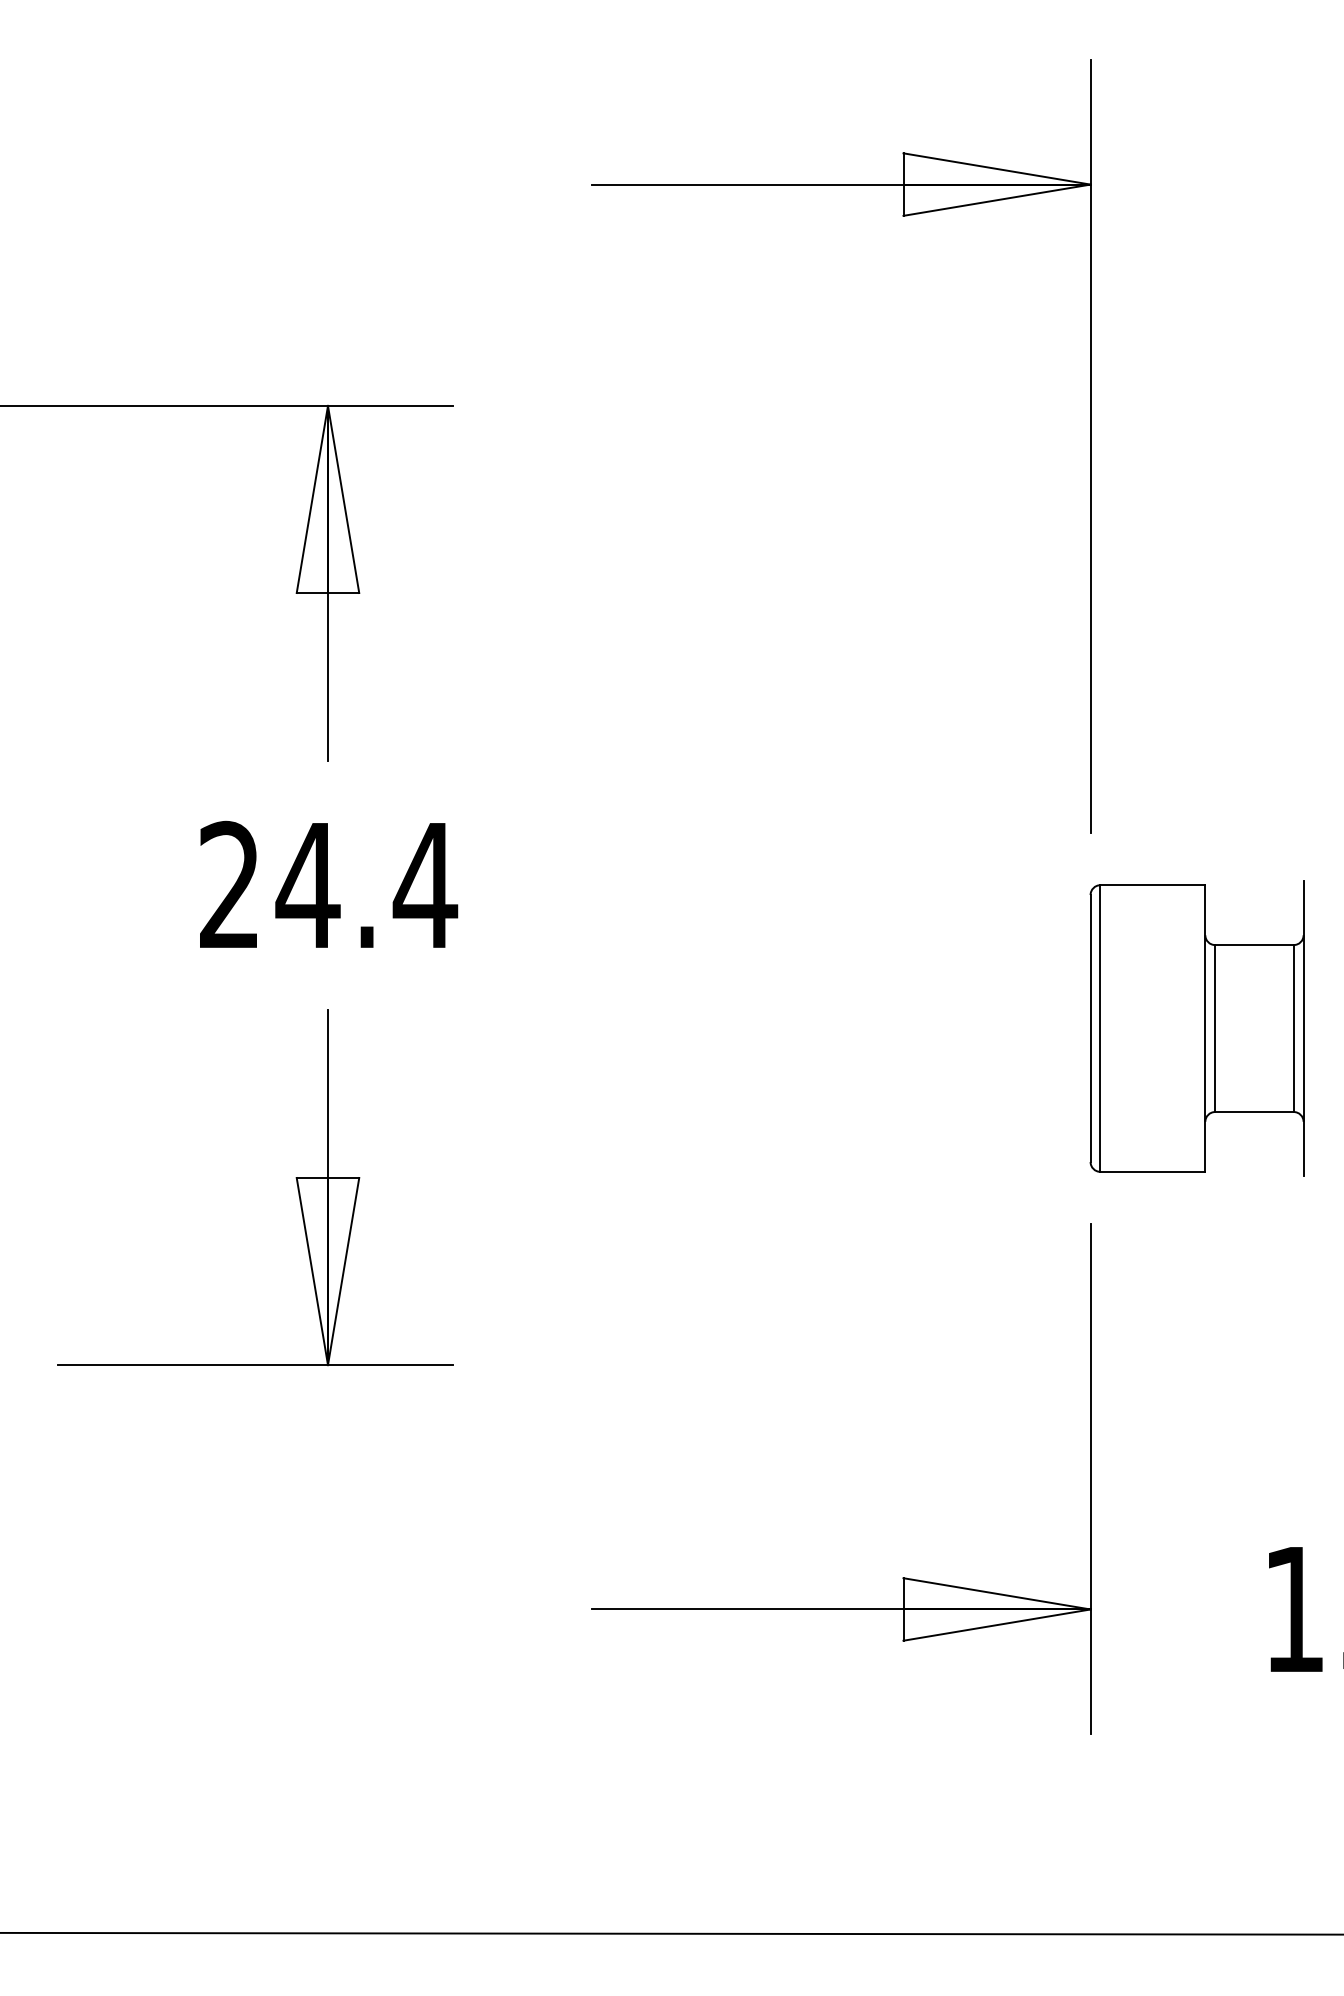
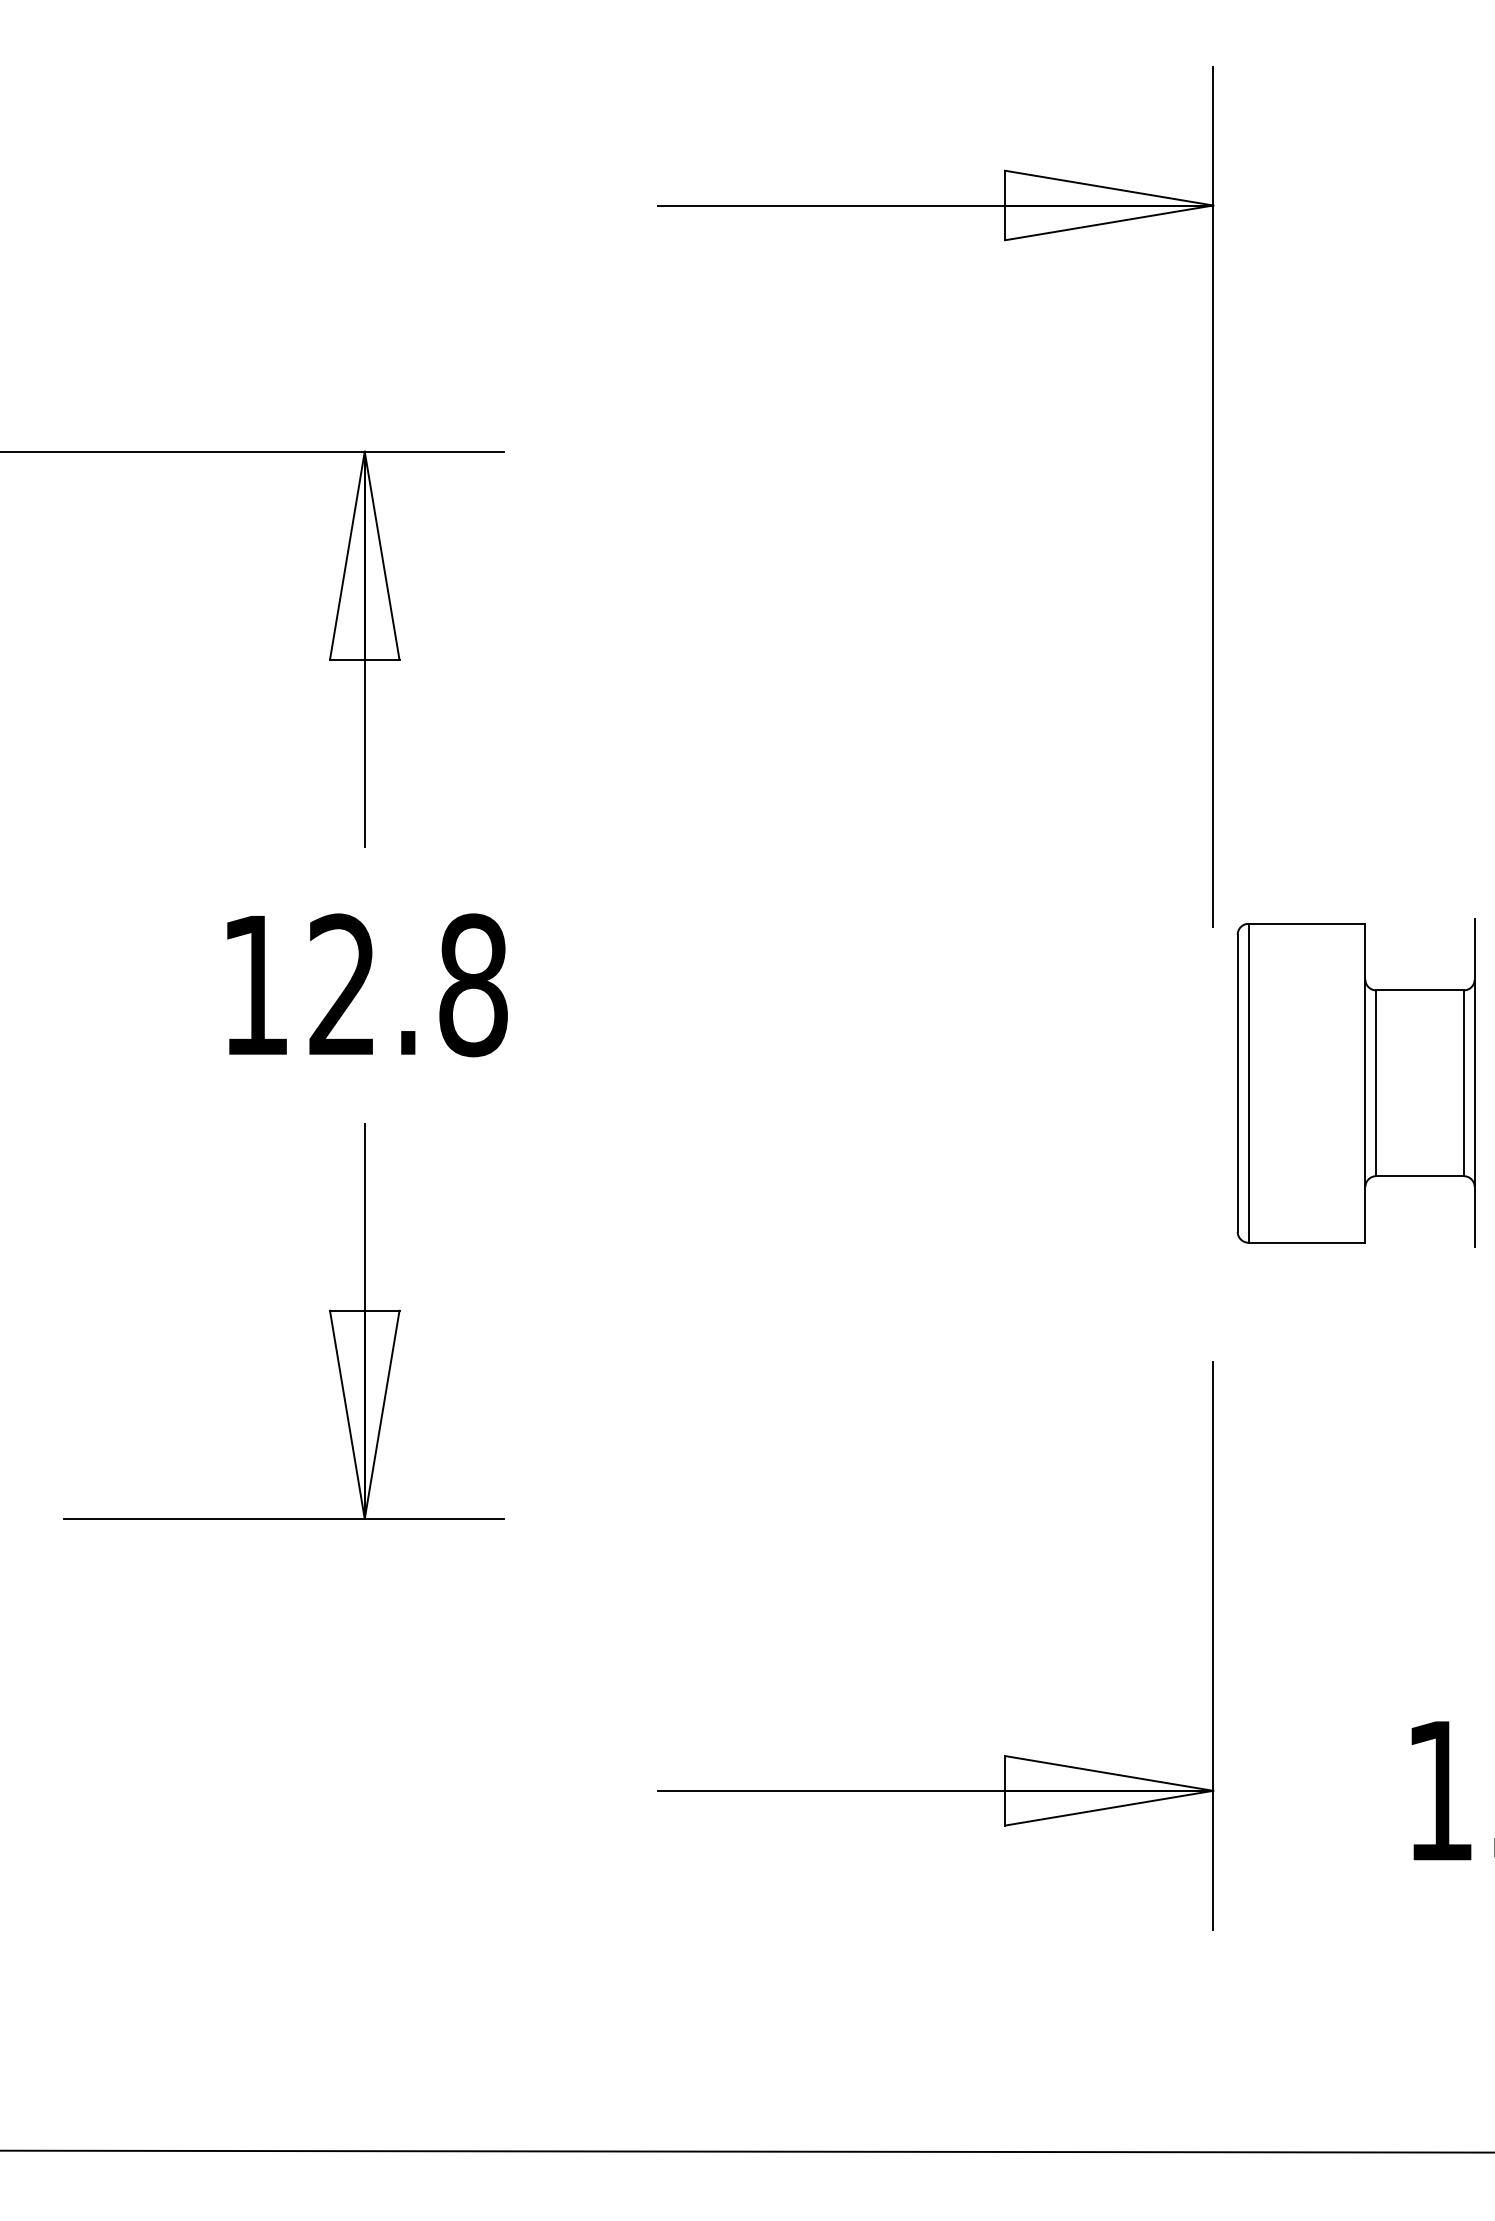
text: (329, 885) -> (366, 985), 24.4 -> 12.8
part: (1196, 1028) -> (1355, 1083), moved

